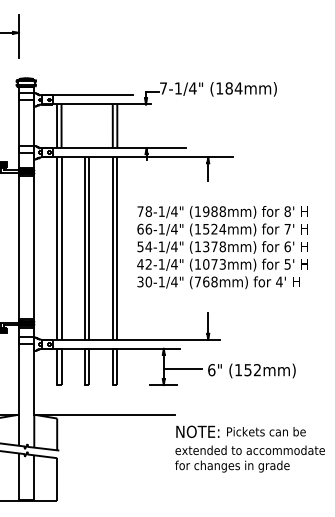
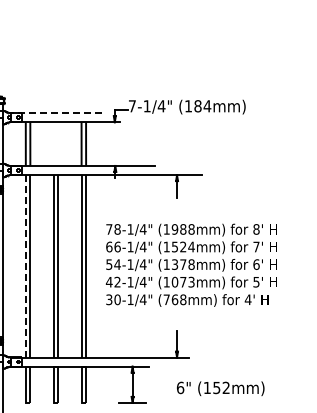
line: (86, 95) -> (55, 113), solid -> dashed
line: (57, 249) -> (26, 267), solid -> dashed
line: (182, 369) -> (151, 387), removed

